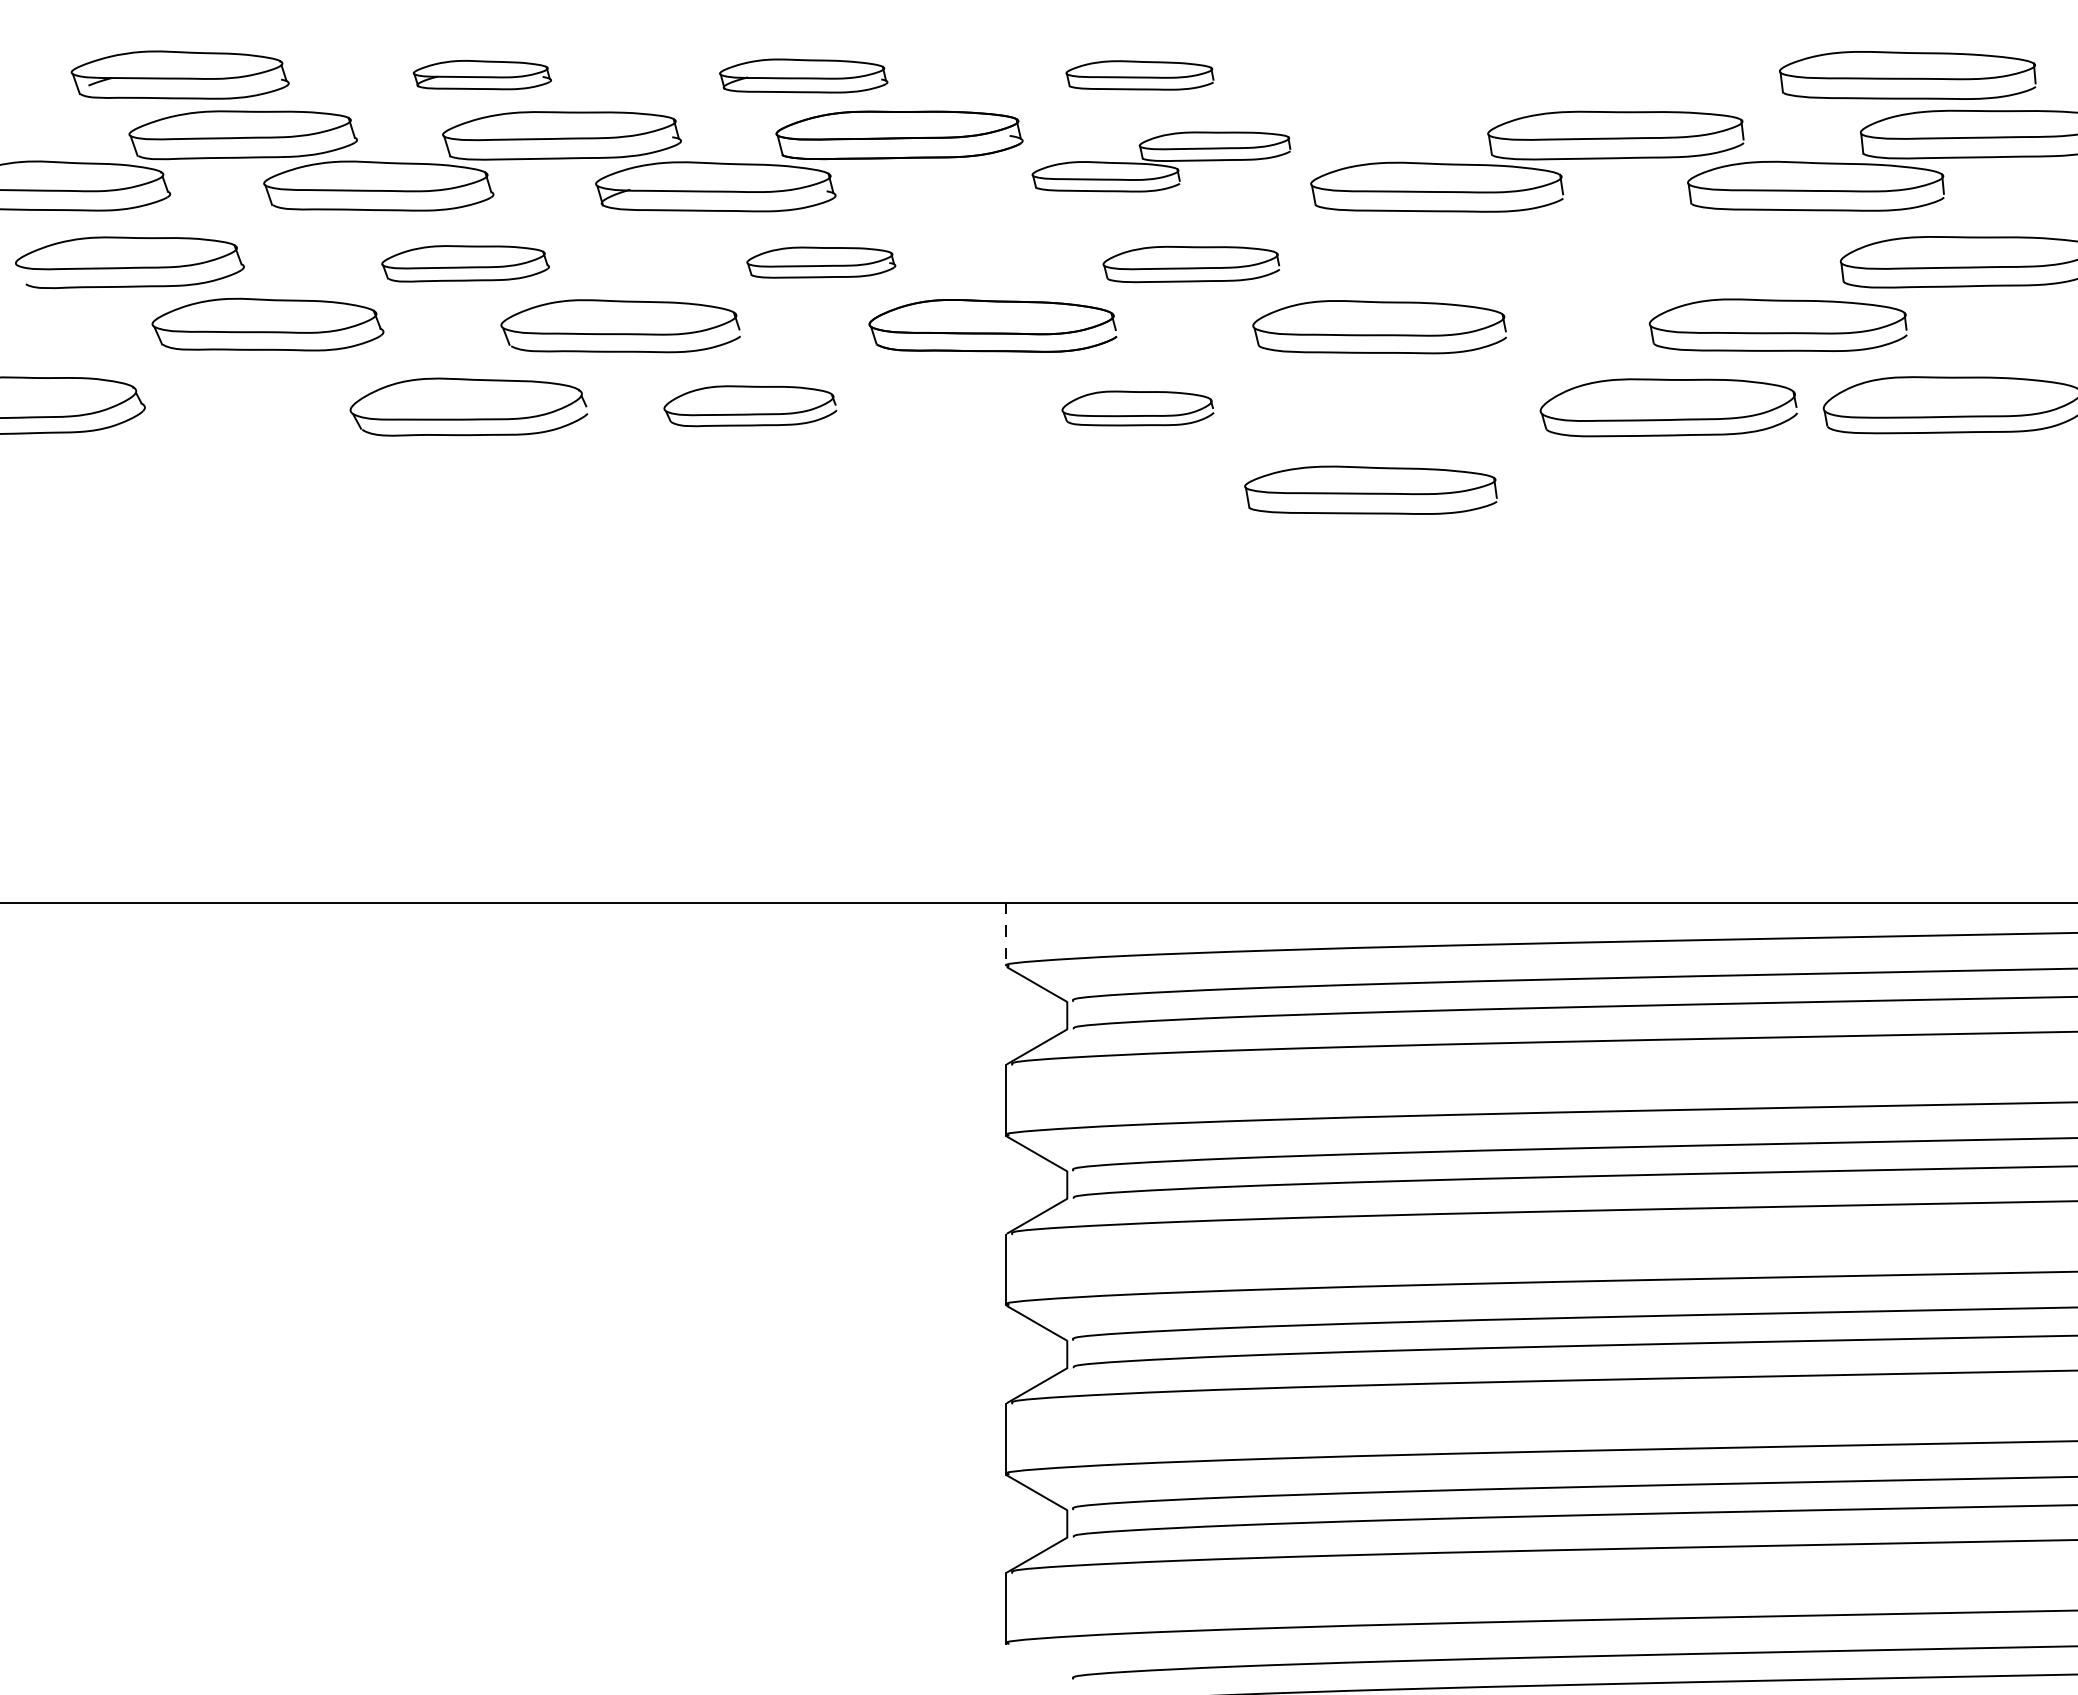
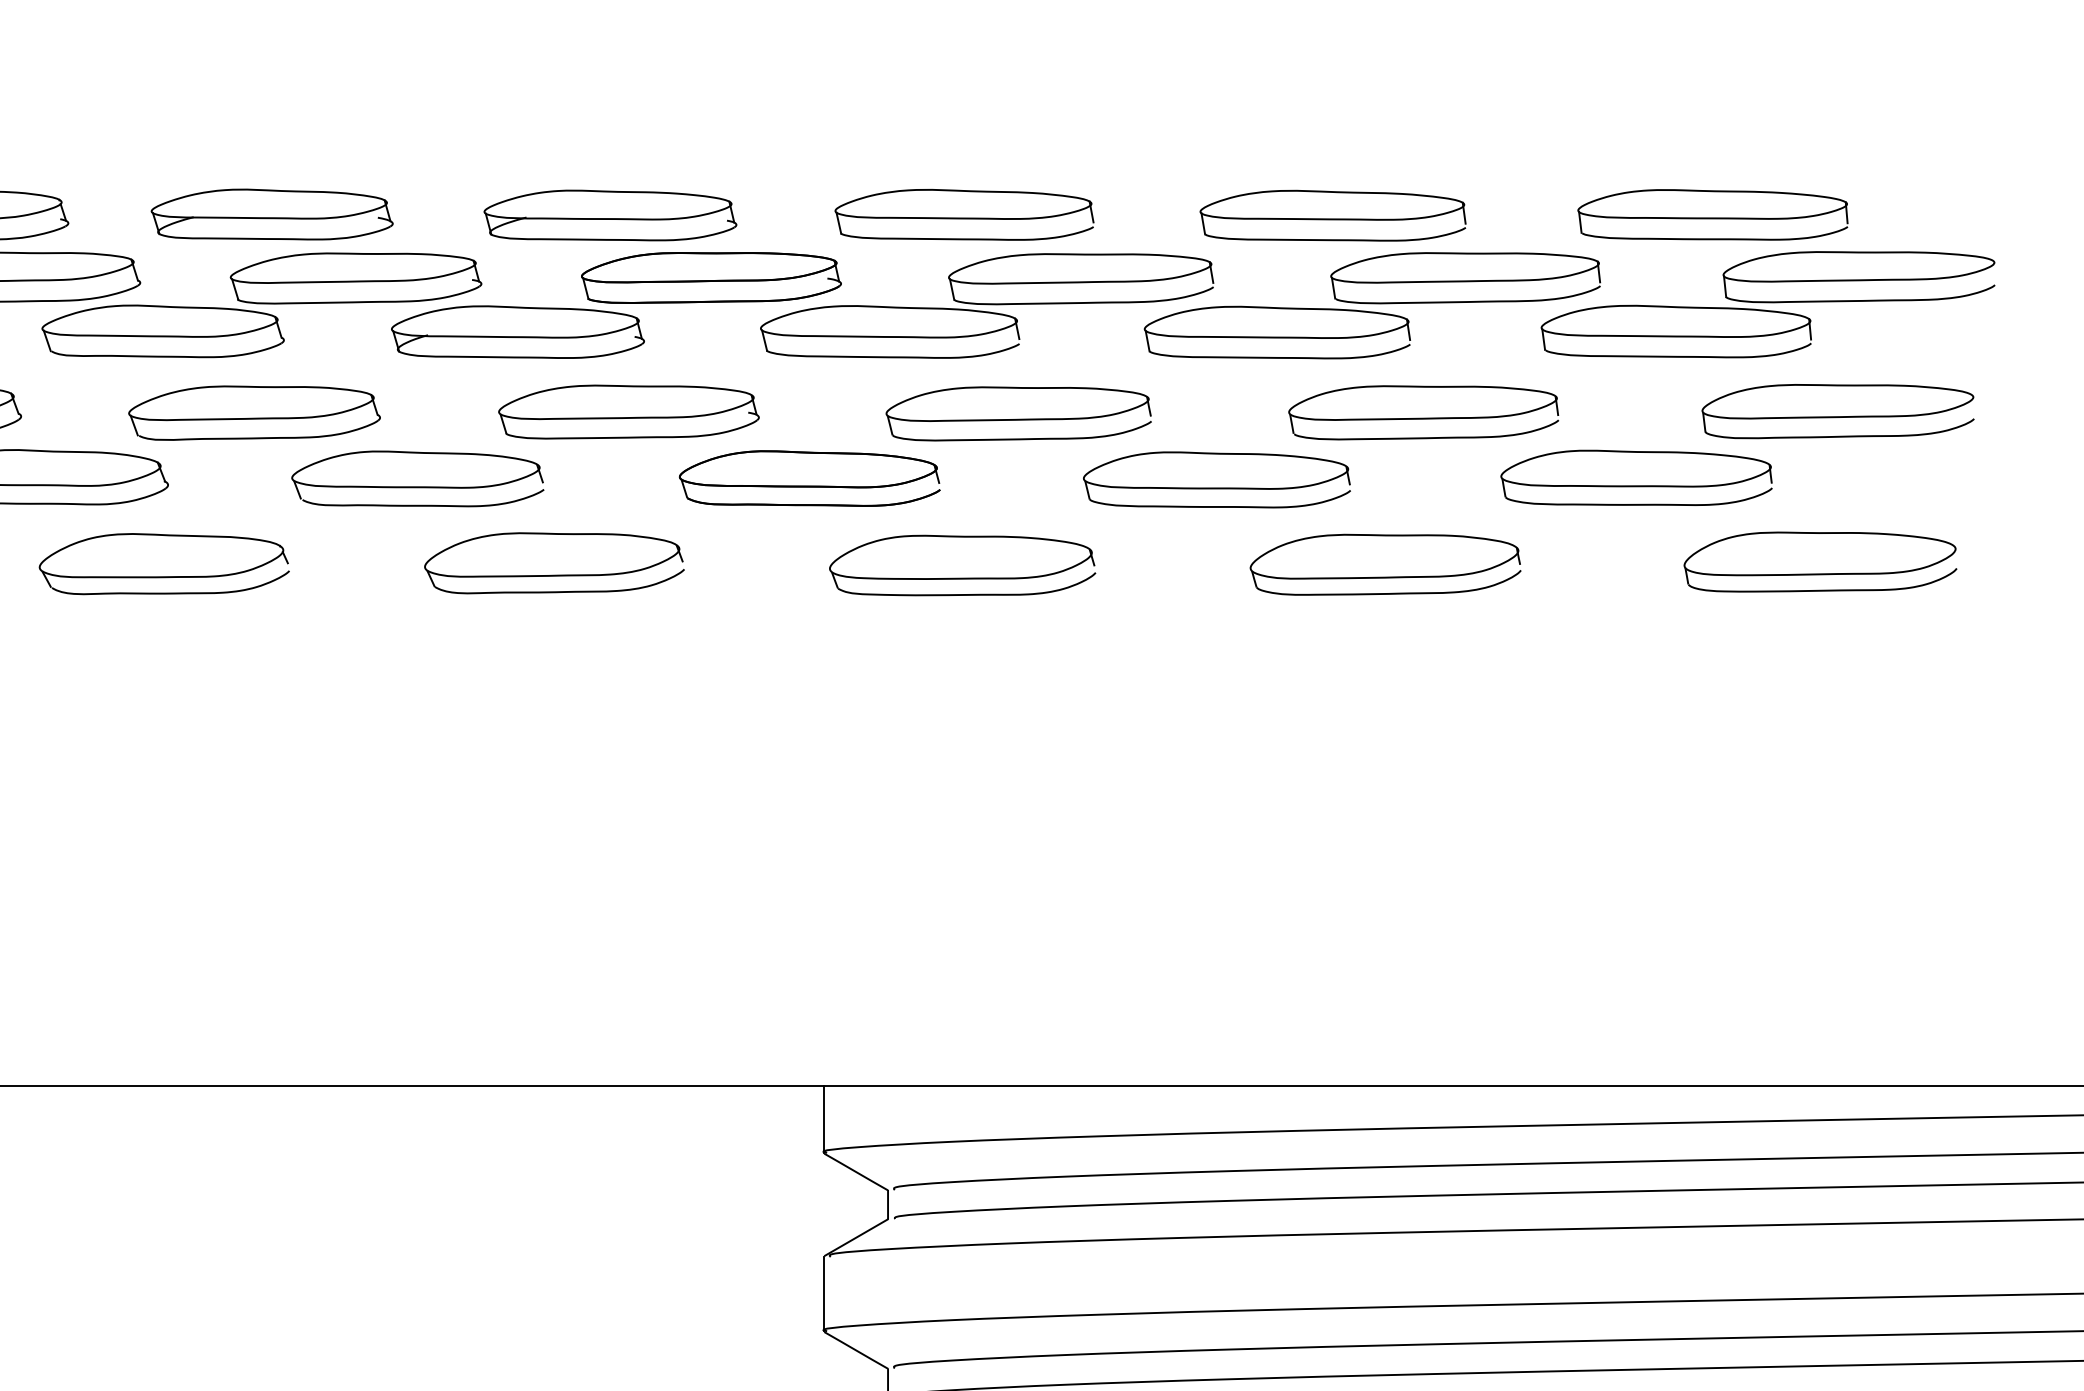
part: (482, 74) -> (272, 213), size x1.67
part: (803, 75) -> (610, 214), size x1.43
part: (1139, 75) -> (964, 214), size x1.67
part: (1907, 75) -> (1712, 214), moved
part: (1161, 161) -> (987, 305), size x1.67
part: (821, 262) -> (629, 411), size x1.67
part: (465, 263) -> (254, 412), size x1.43
part: (1575, 263) -> (1423, 412), added
part: (1191, 264) -> (1018, 413), size x1.43
part: (750, 405) -> (554, 562), size x1.43
part: (468, 406) -> (163, 563), moved
part: (1668, 407) -> (1385, 564), moved
part: (1137, 408) -> (961, 565), size x1.67
part: (1370, 489) -> (1332, 214), moved
line: (1006, 934) -> (824, 1119), dashed -> solid

